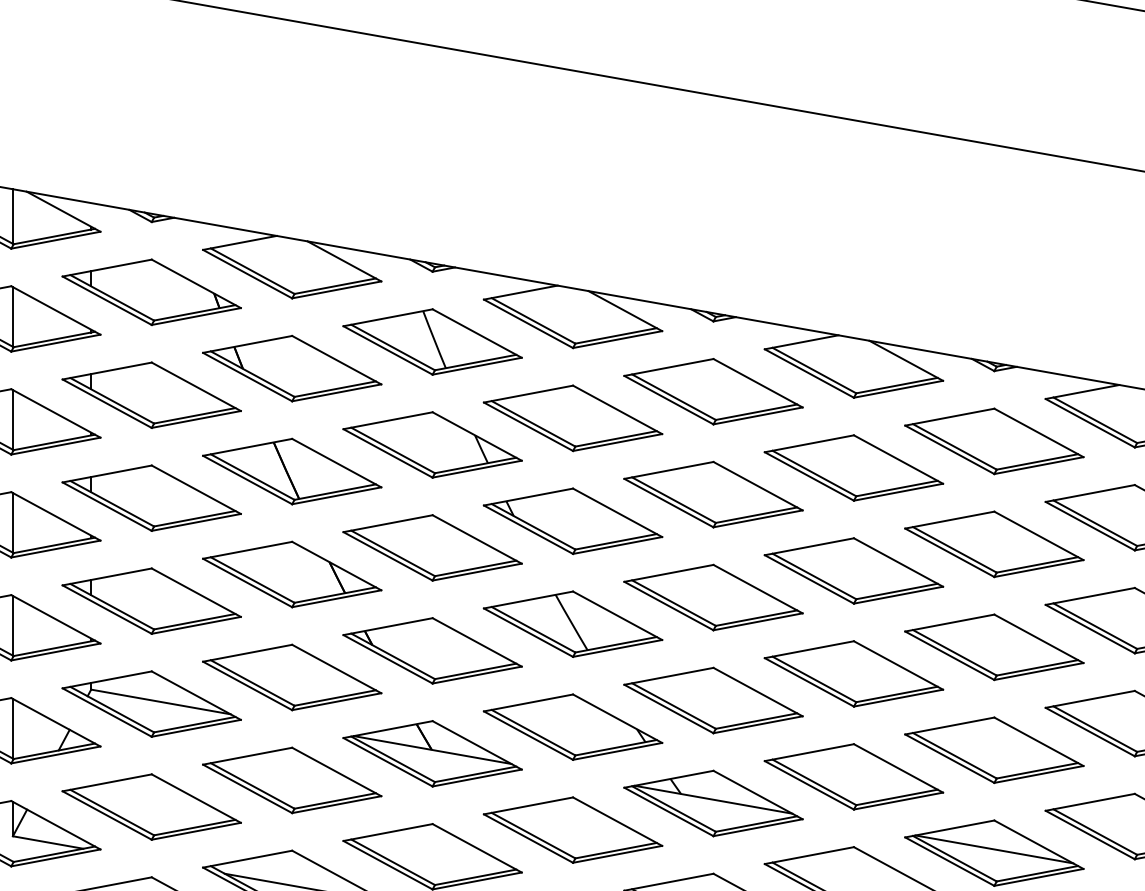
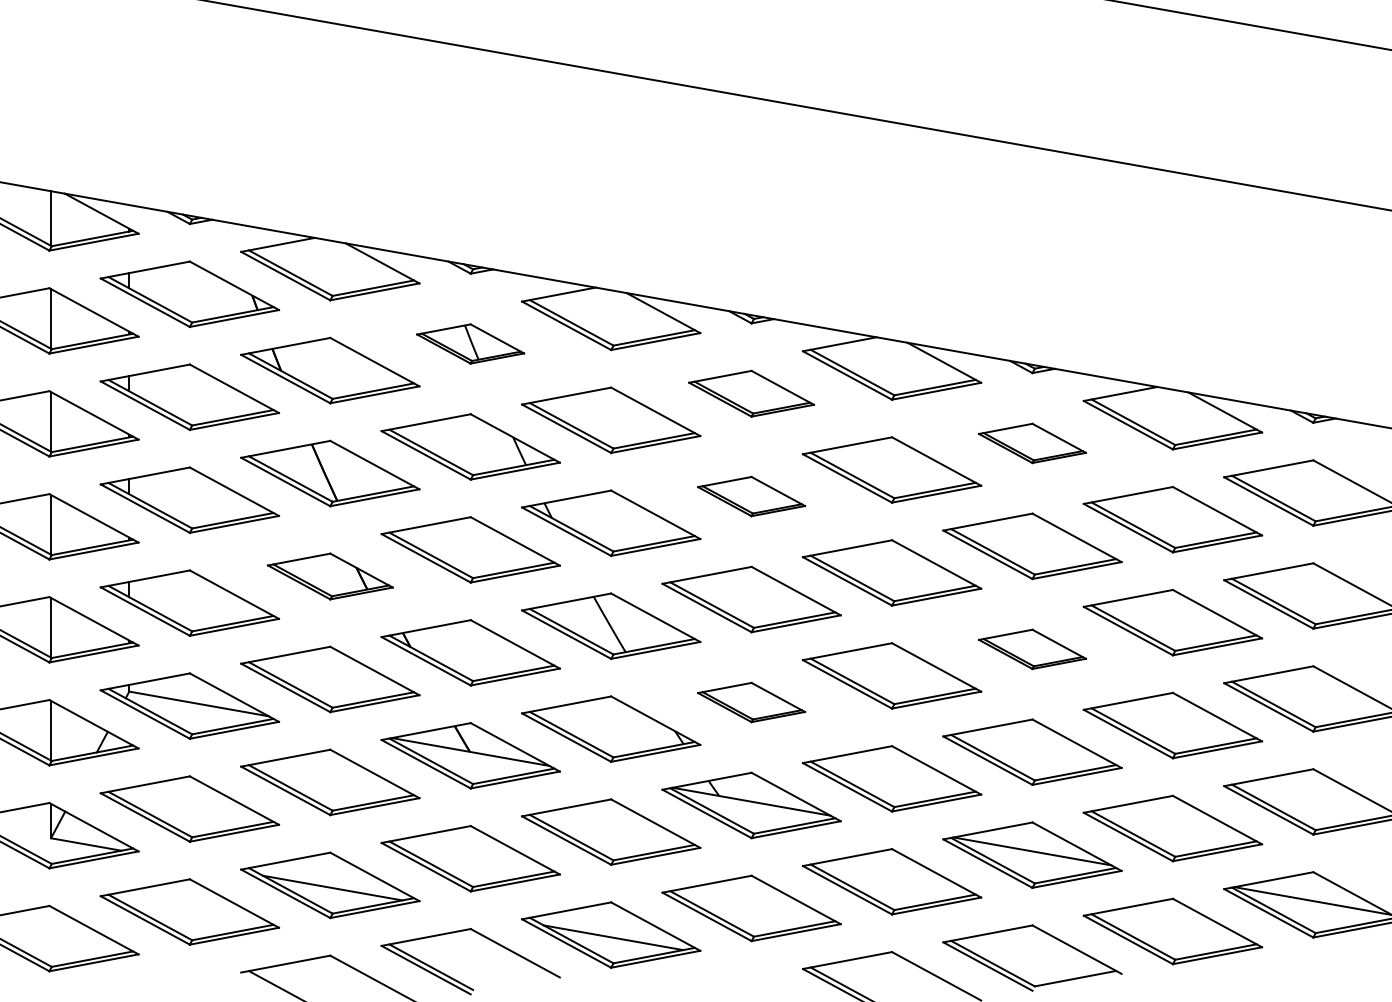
part: (432, 341) -> (470, 343), size x0.6
part: (713, 391) -> (751, 393), size x0.7
part: (994, 441) -> (1032, 443), size x0.6
part: (713, 494) -> (751, 496), size x0.6
part: (292, 574) -> (330, 576), size x0.7
part: (994, 647) -> (1032, 649), size x0.6
part: (713, 700) -> (751, 702), size x0.6

